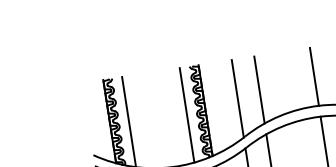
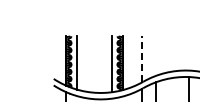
line: (314, 77) -> (188, 53), removed
line: (258, 89) -> (155, 55), removed
line: (237, 99) -> (142, 59), solid -> dashed

